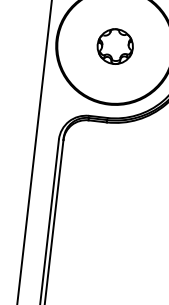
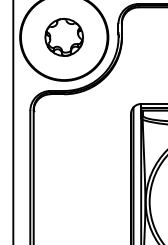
part: (114, 46) -> (63, 37), size x1.43

